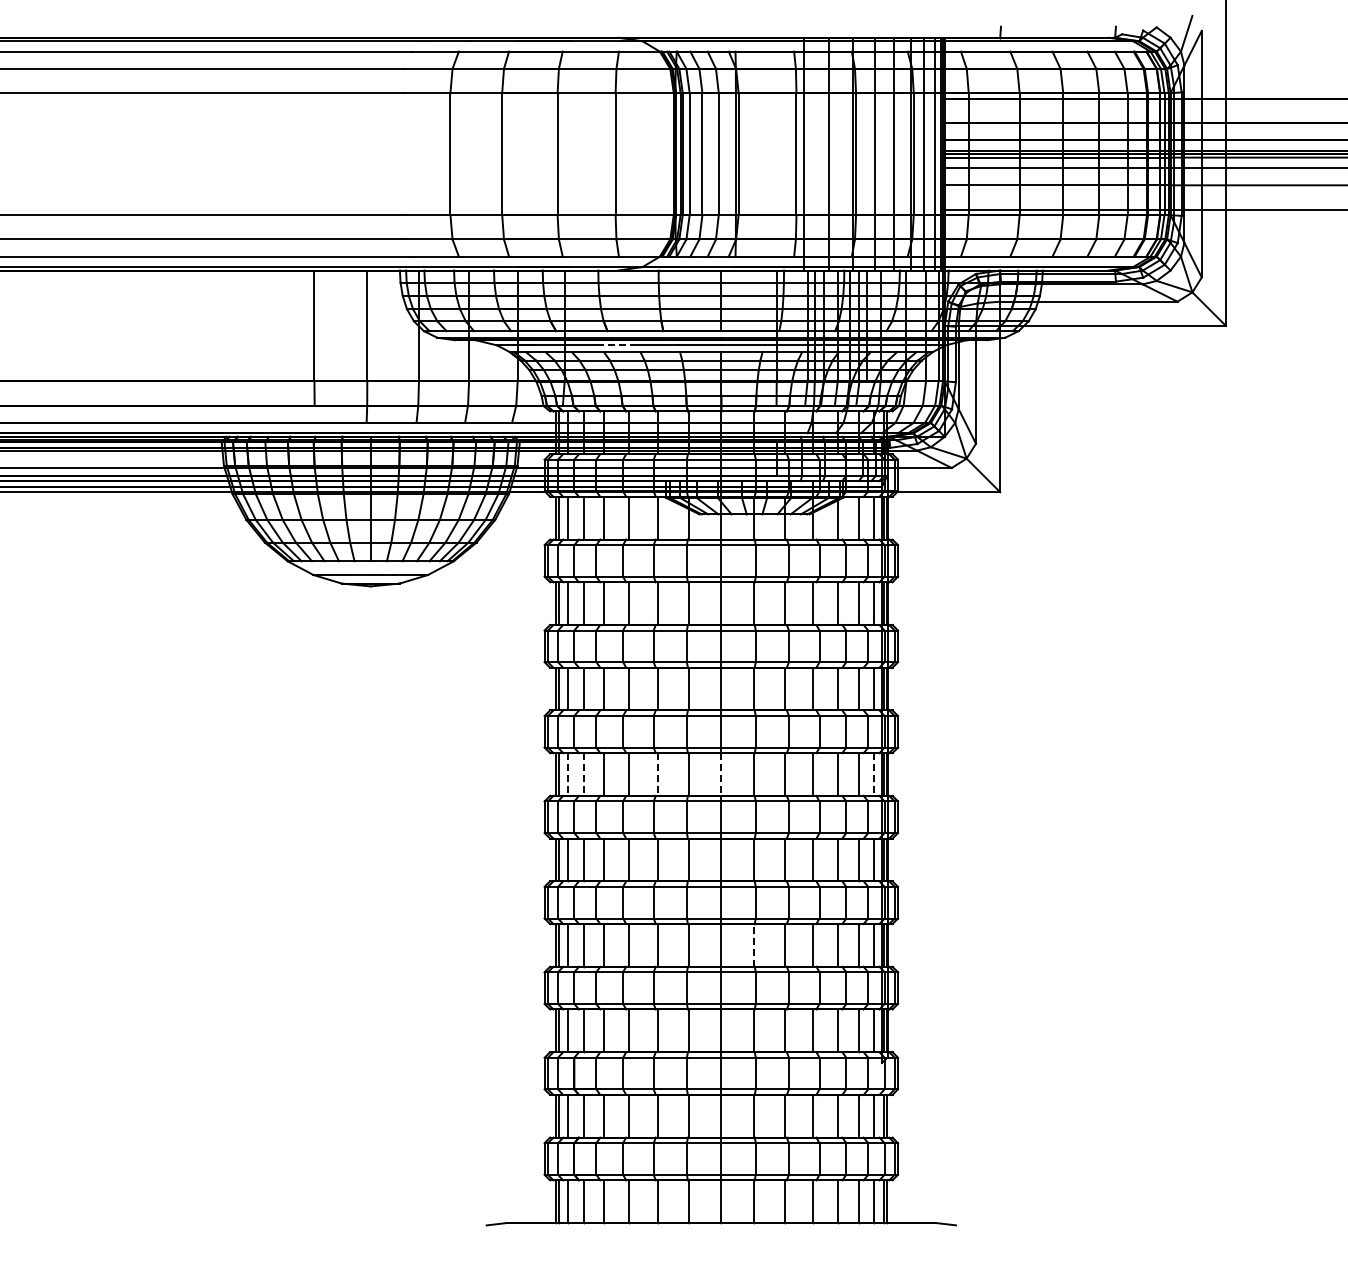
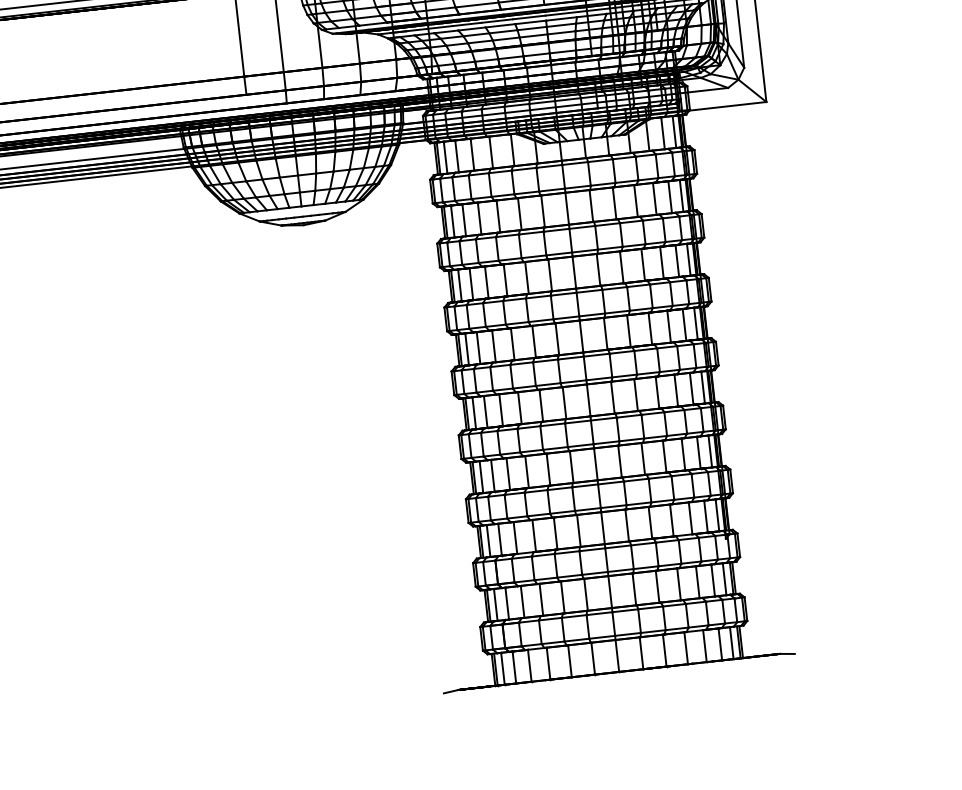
line: (616, 345) -> (467, 24), dashed -> solid
line: (568, 775) -> (467, 350), dashed -> solid
line: (583, 775) -> (478, 348), dashed -> solid
line: (657, 775) -> (533, 342), dashed -> solid
line: (721, 775) -> (581, 337), dashed -> solid
line: (874, 775) -> (696, 324), dashed -> solid
line: (753, 944) -> (619, 460), dashed -> solid

